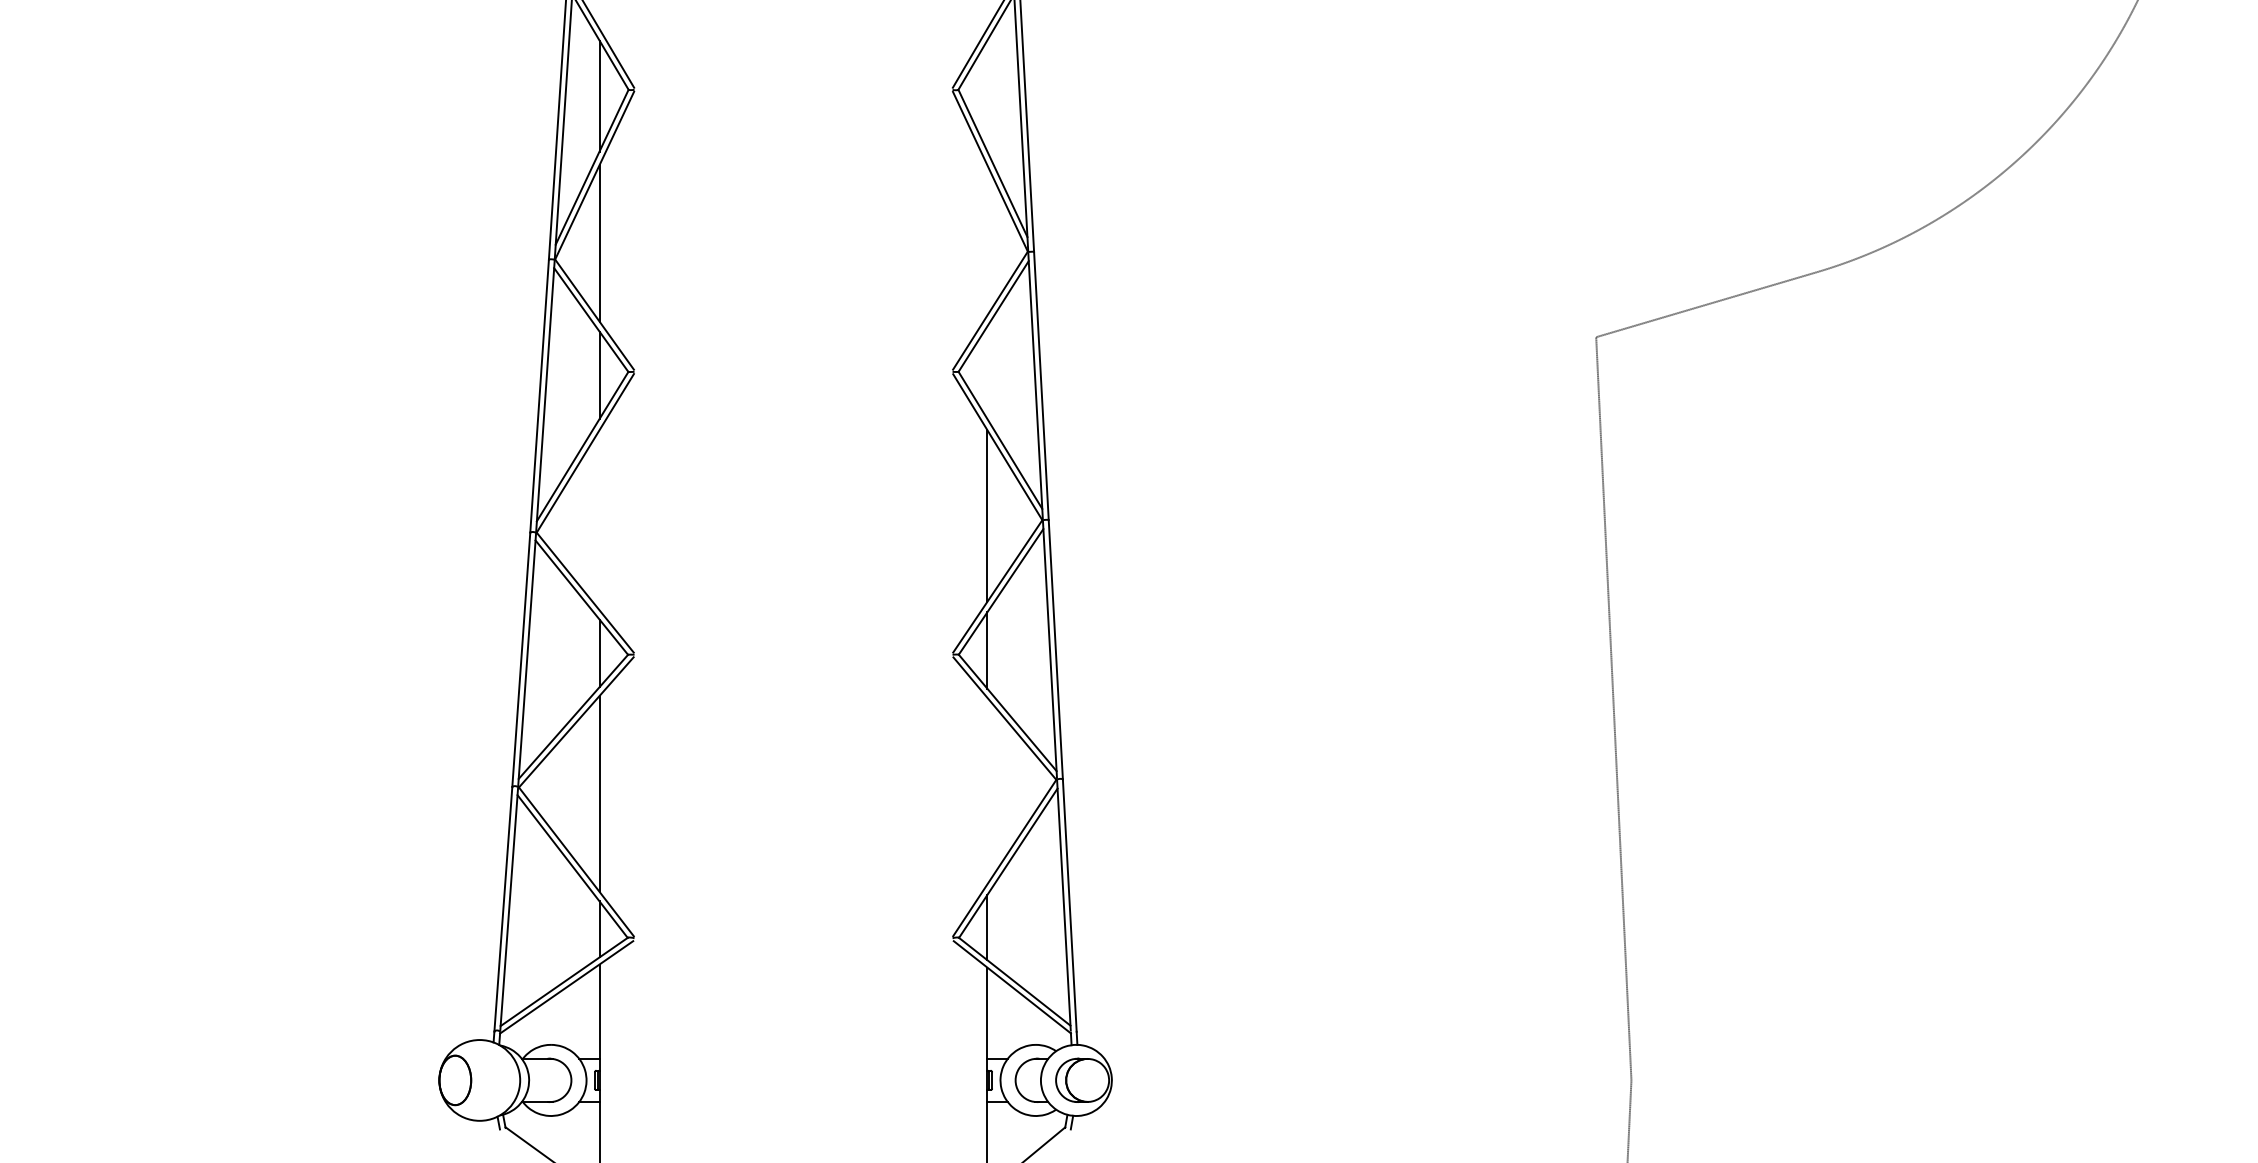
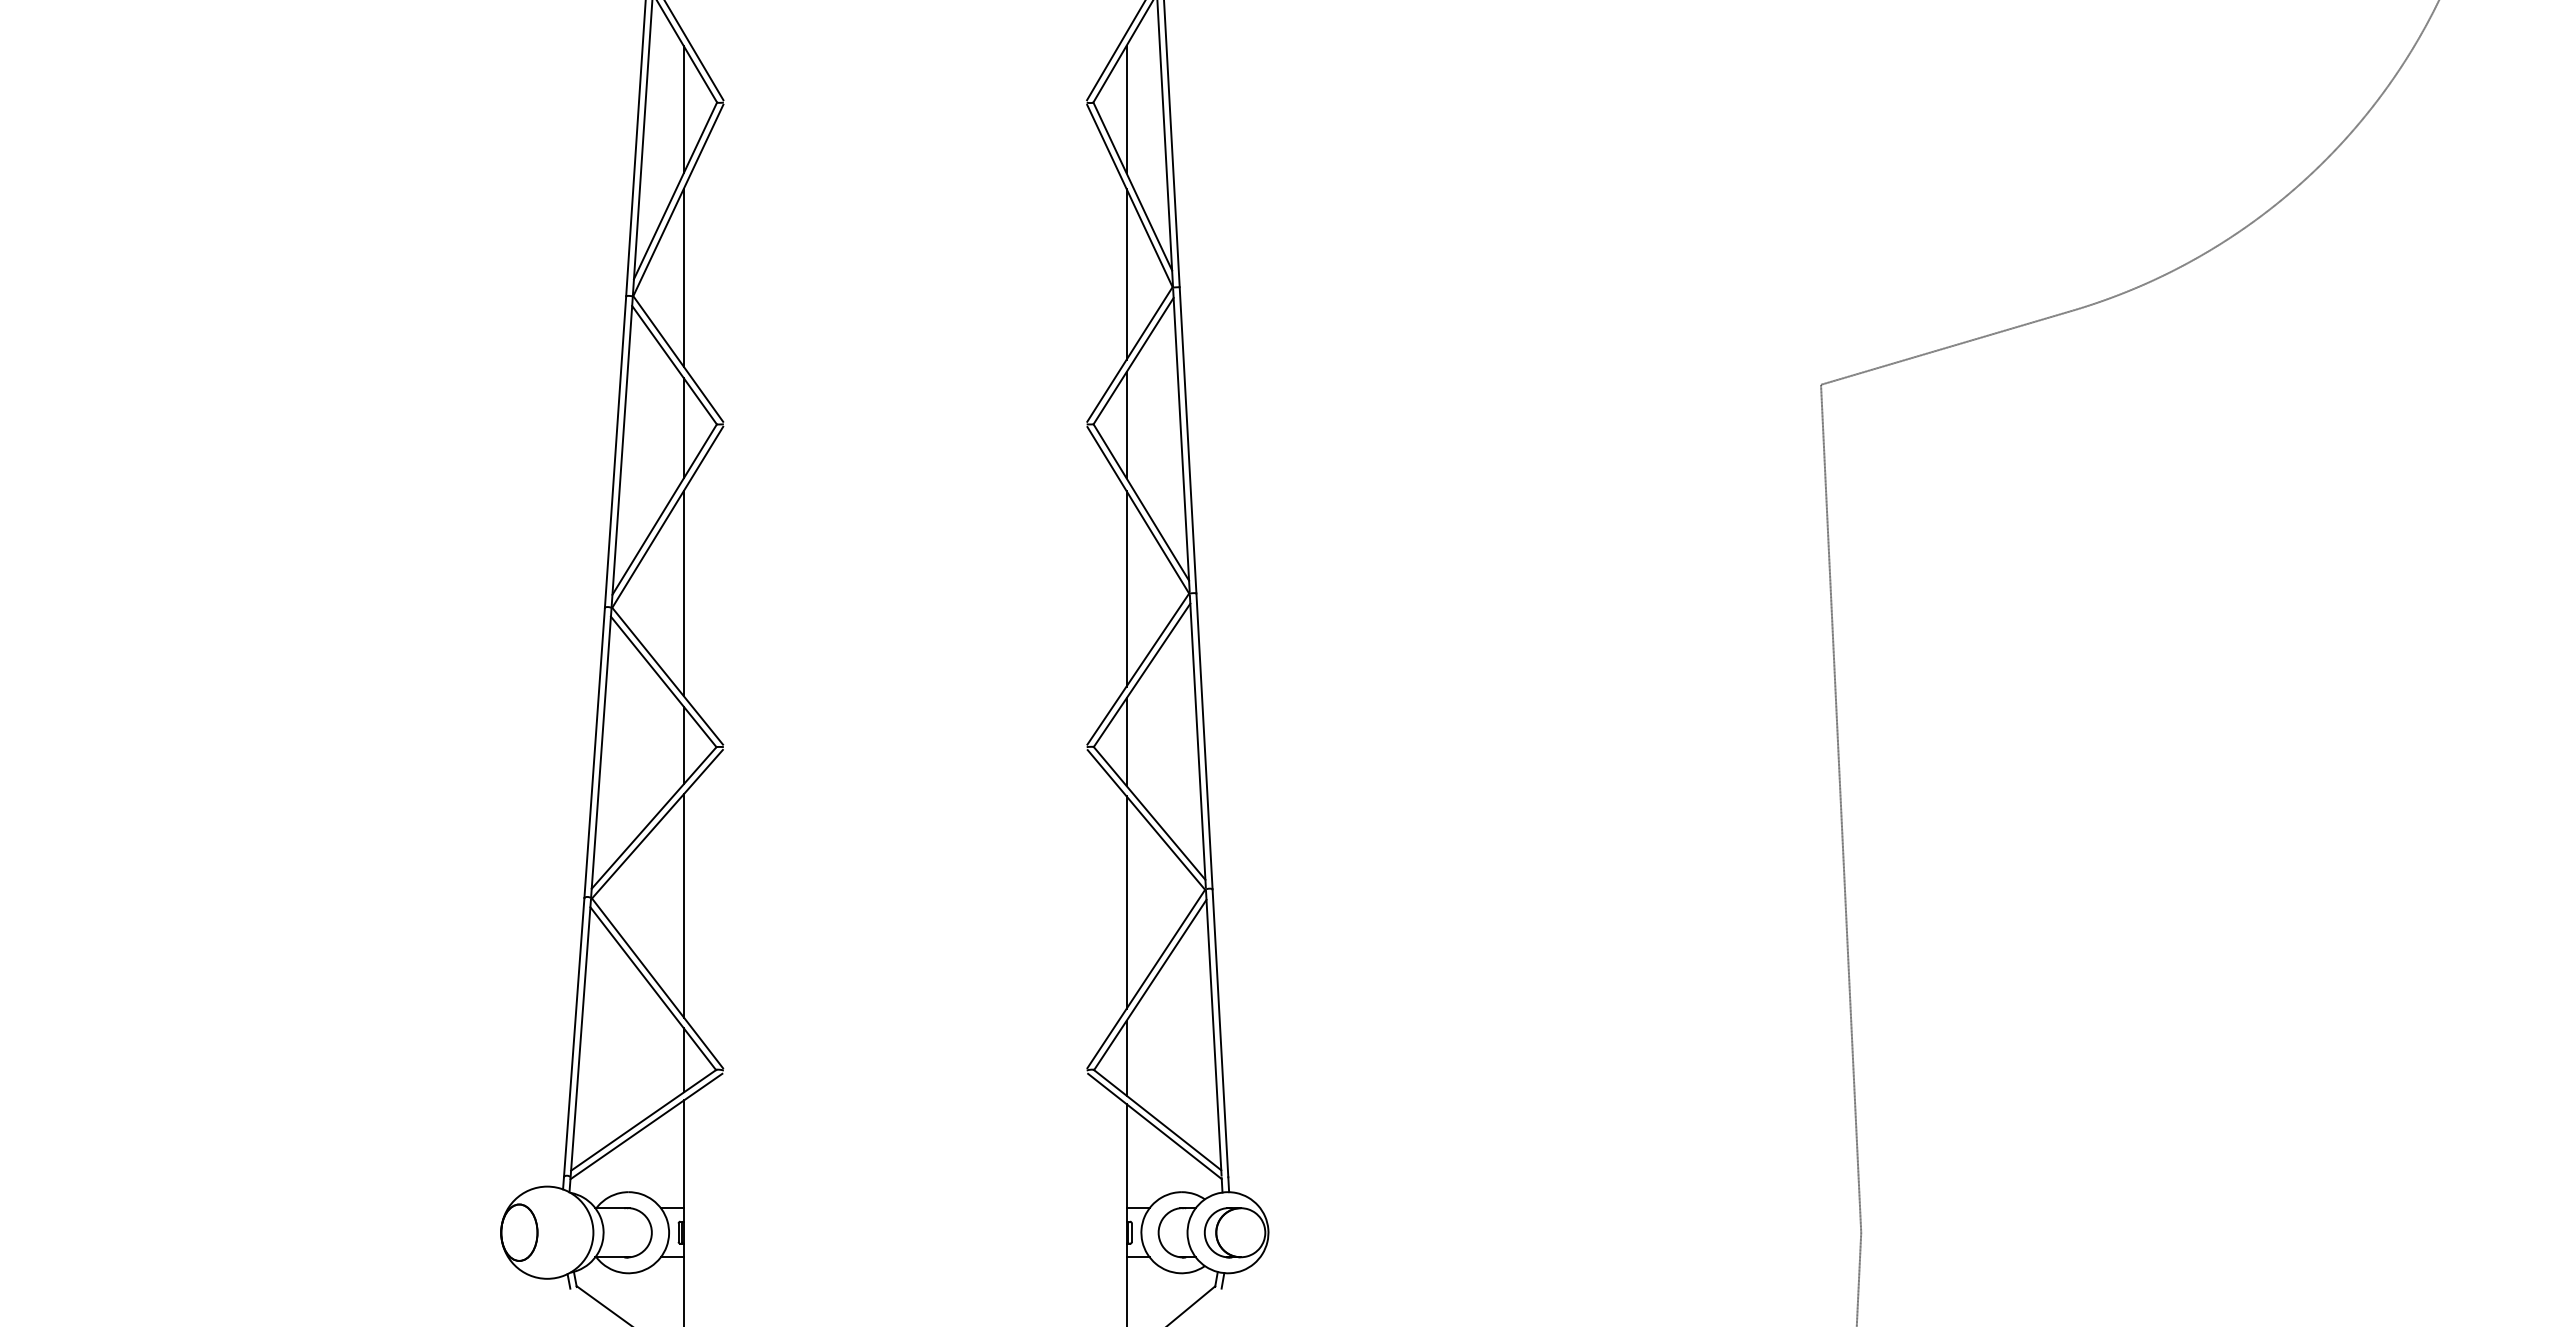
line: (987, 95) -> (1126, 109), added
line: (987, 239) -> (1126, 273), added
line: (987, 372) -> (1126, 425), added
line: (599, 520) -> (683, 593), added
line: (987, 790) -> (1126, 902), added

